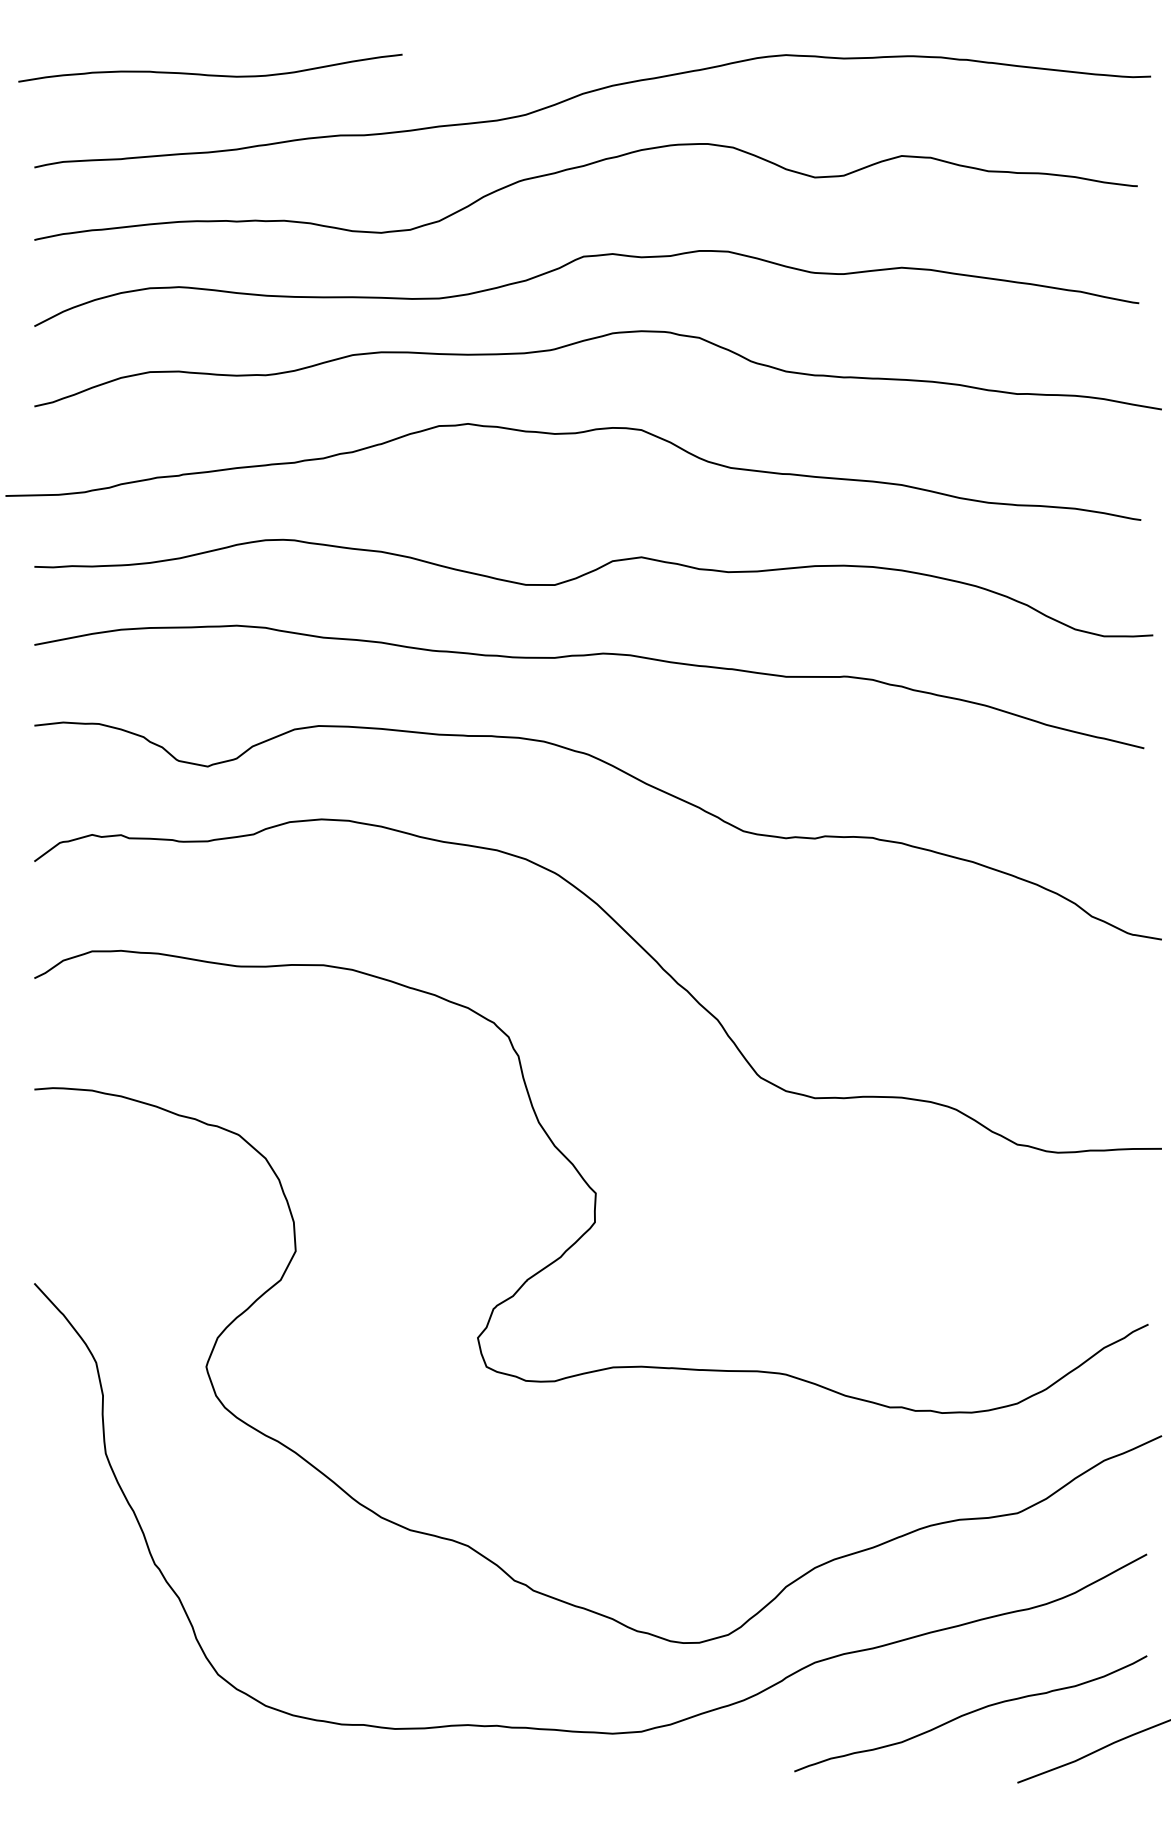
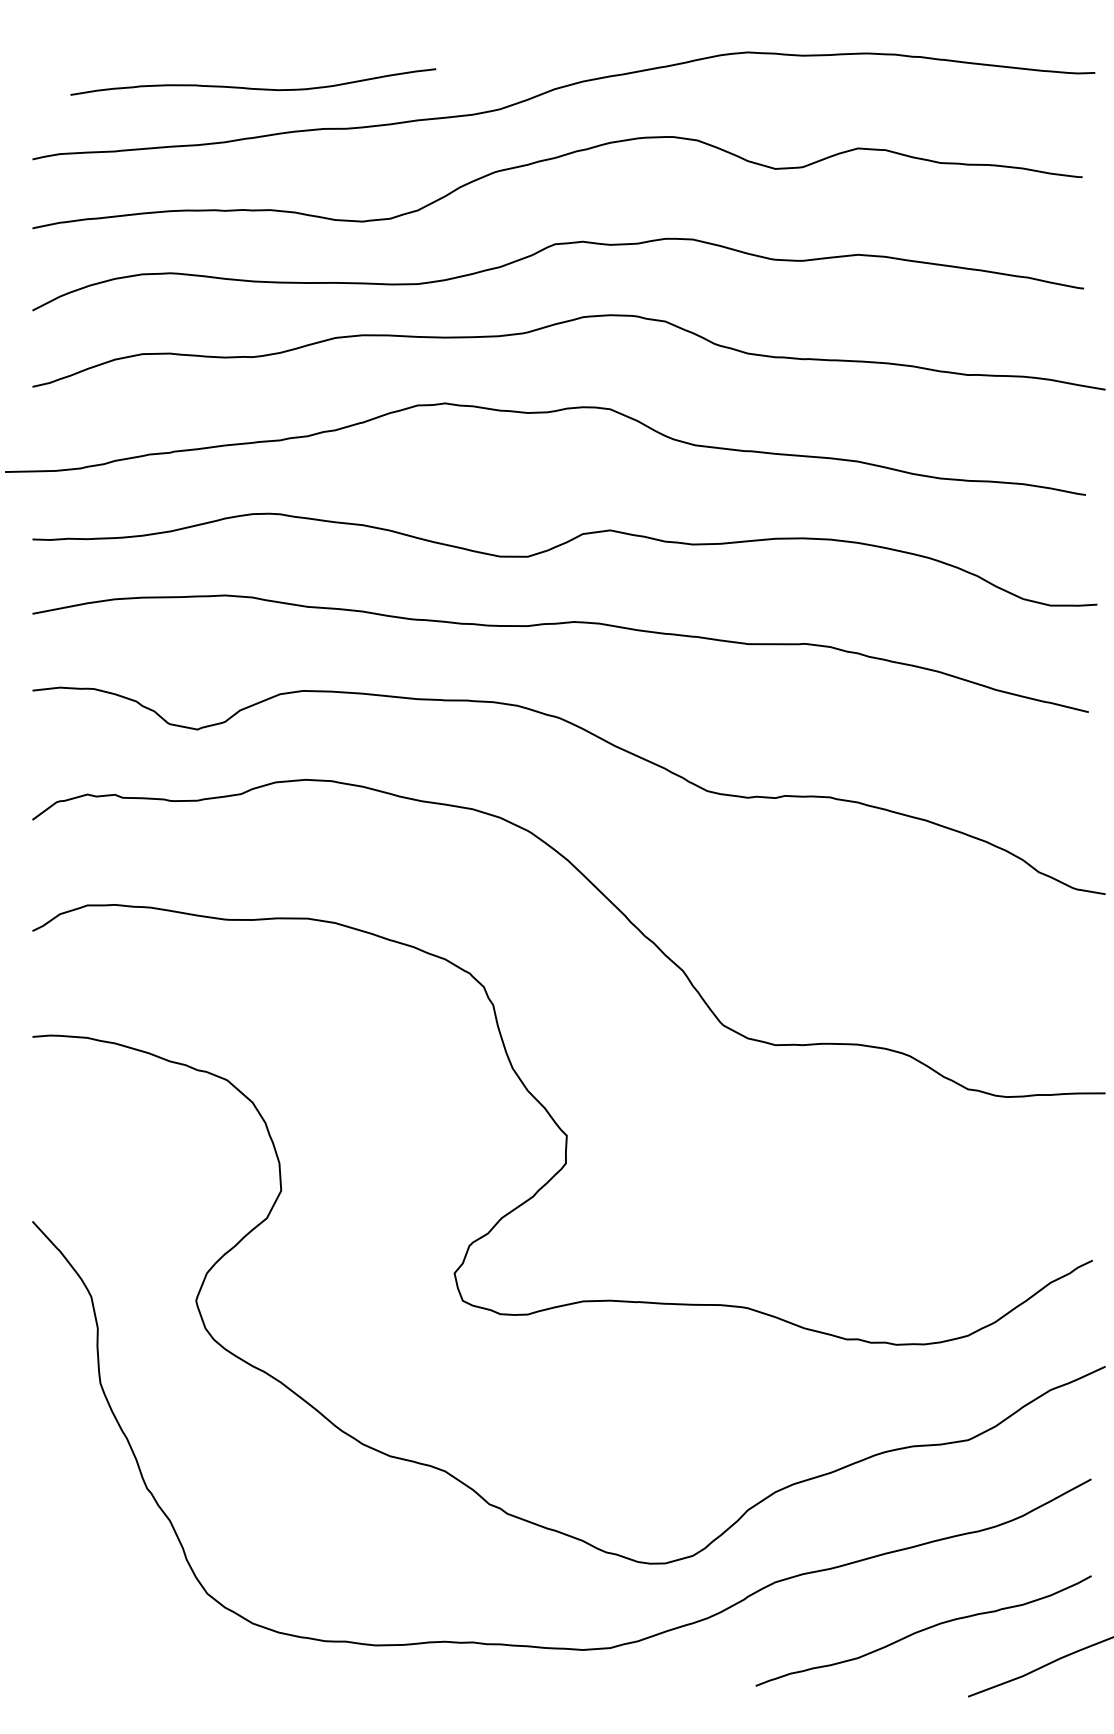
curve: (210, 74) -> (253, 88), moved

